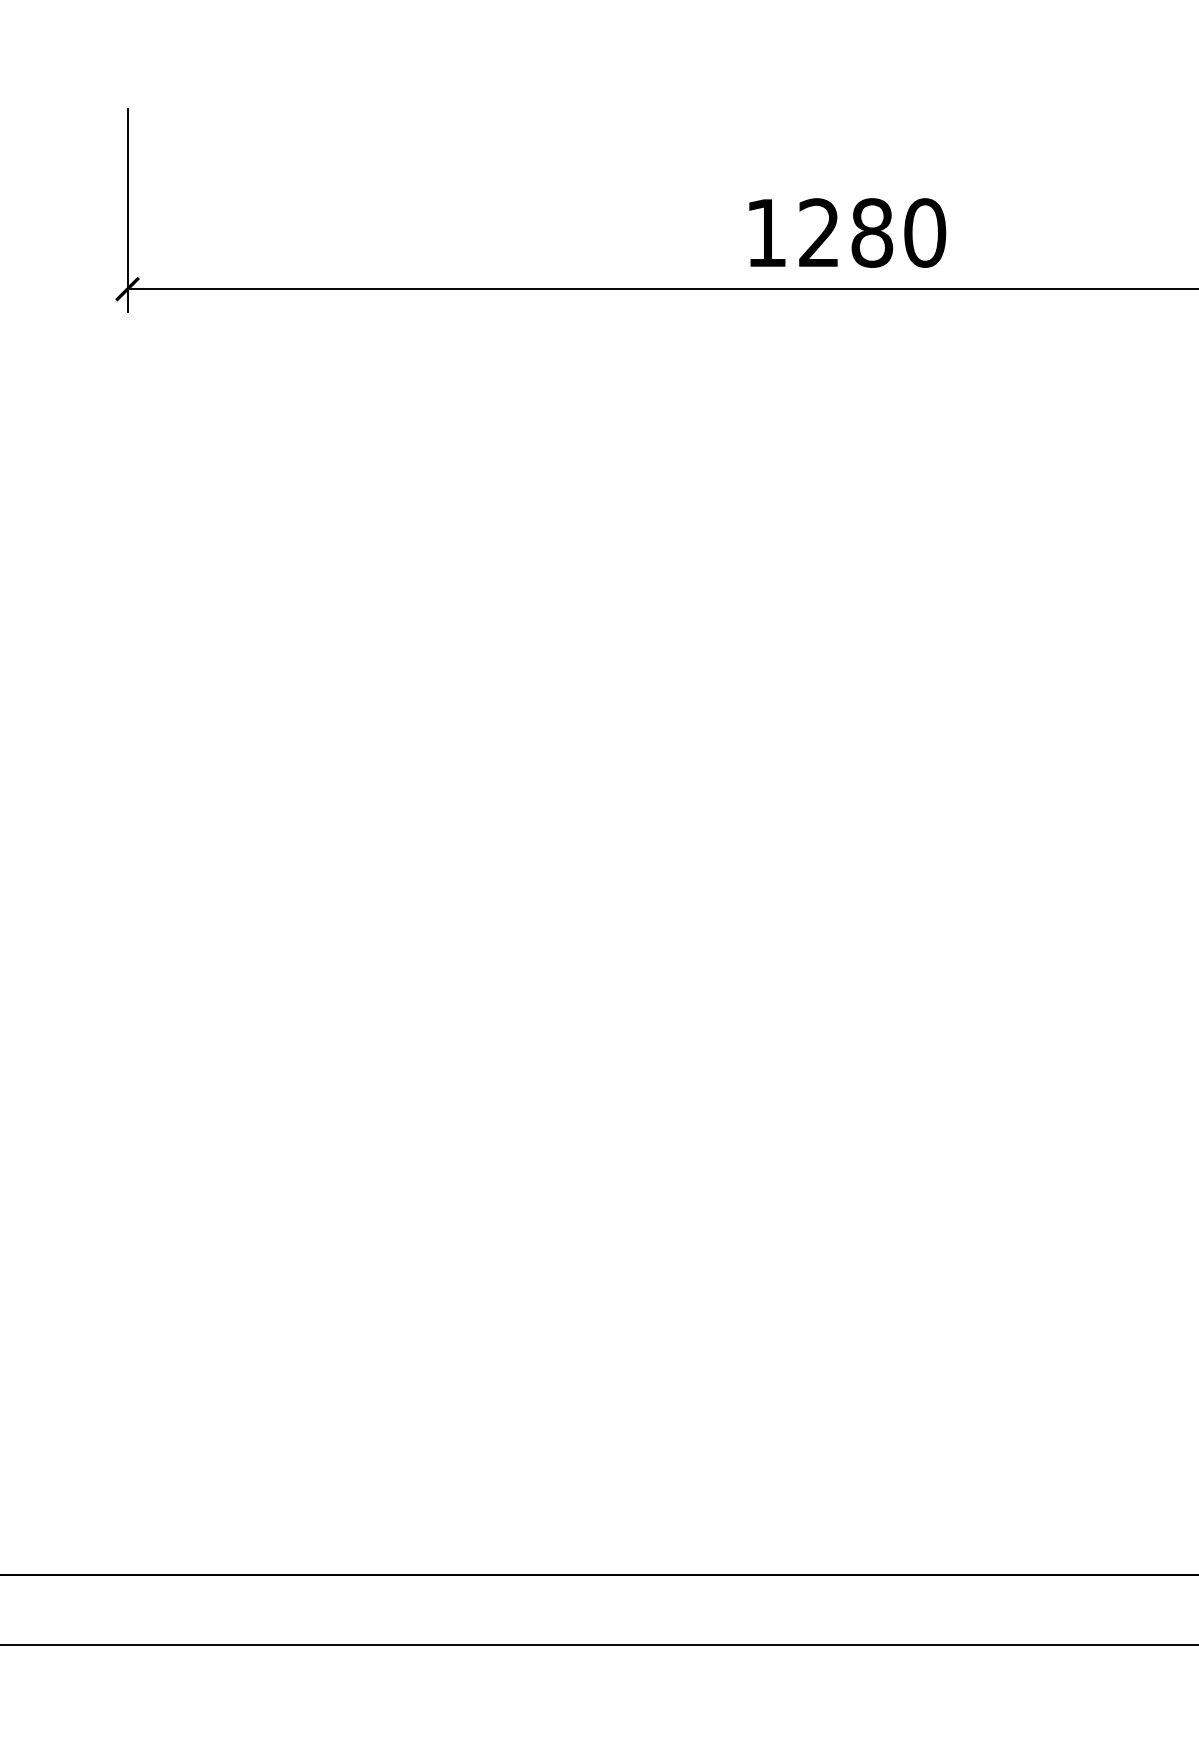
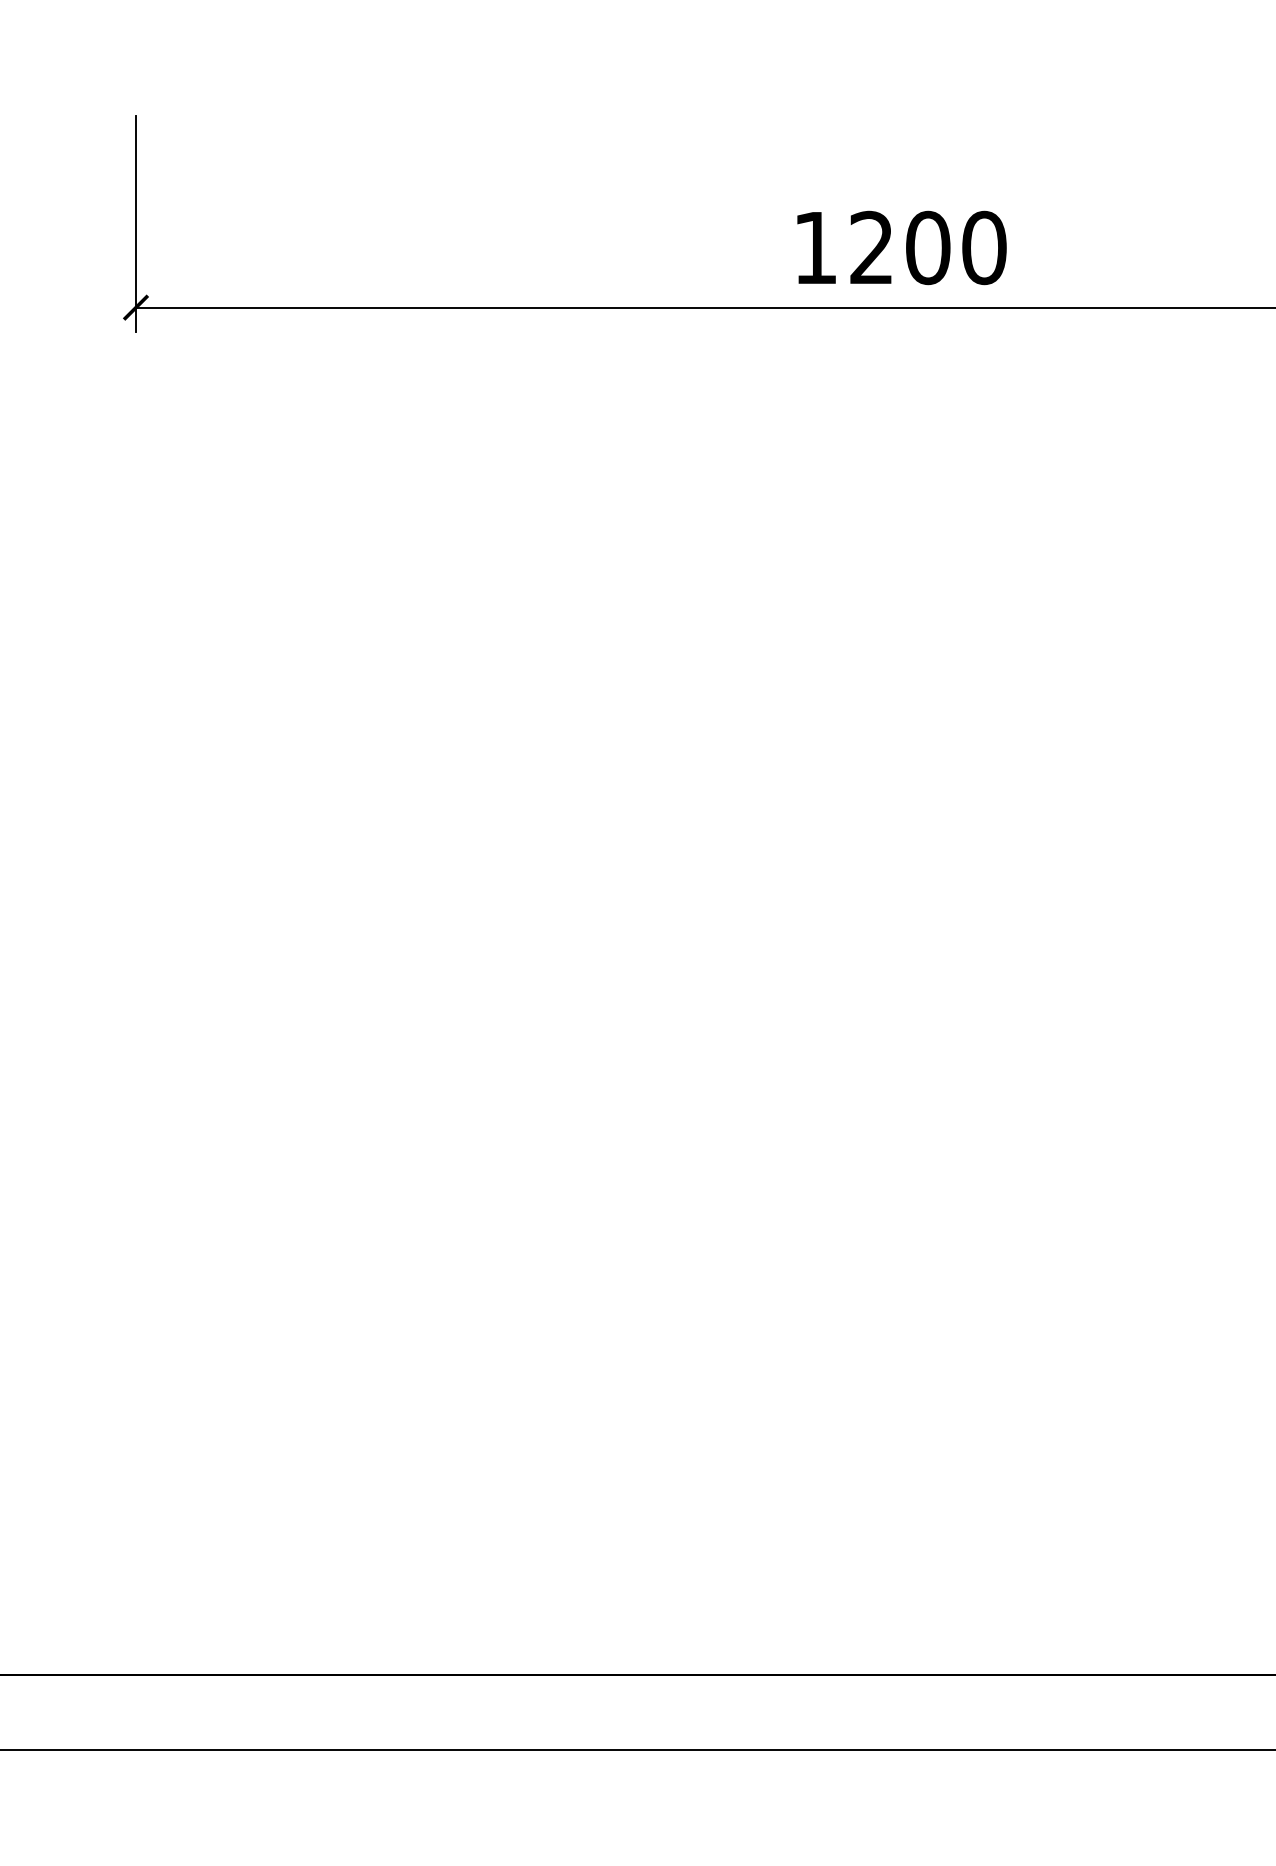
text: (872, 232) -> (928, 247), 1280 -> 1200

